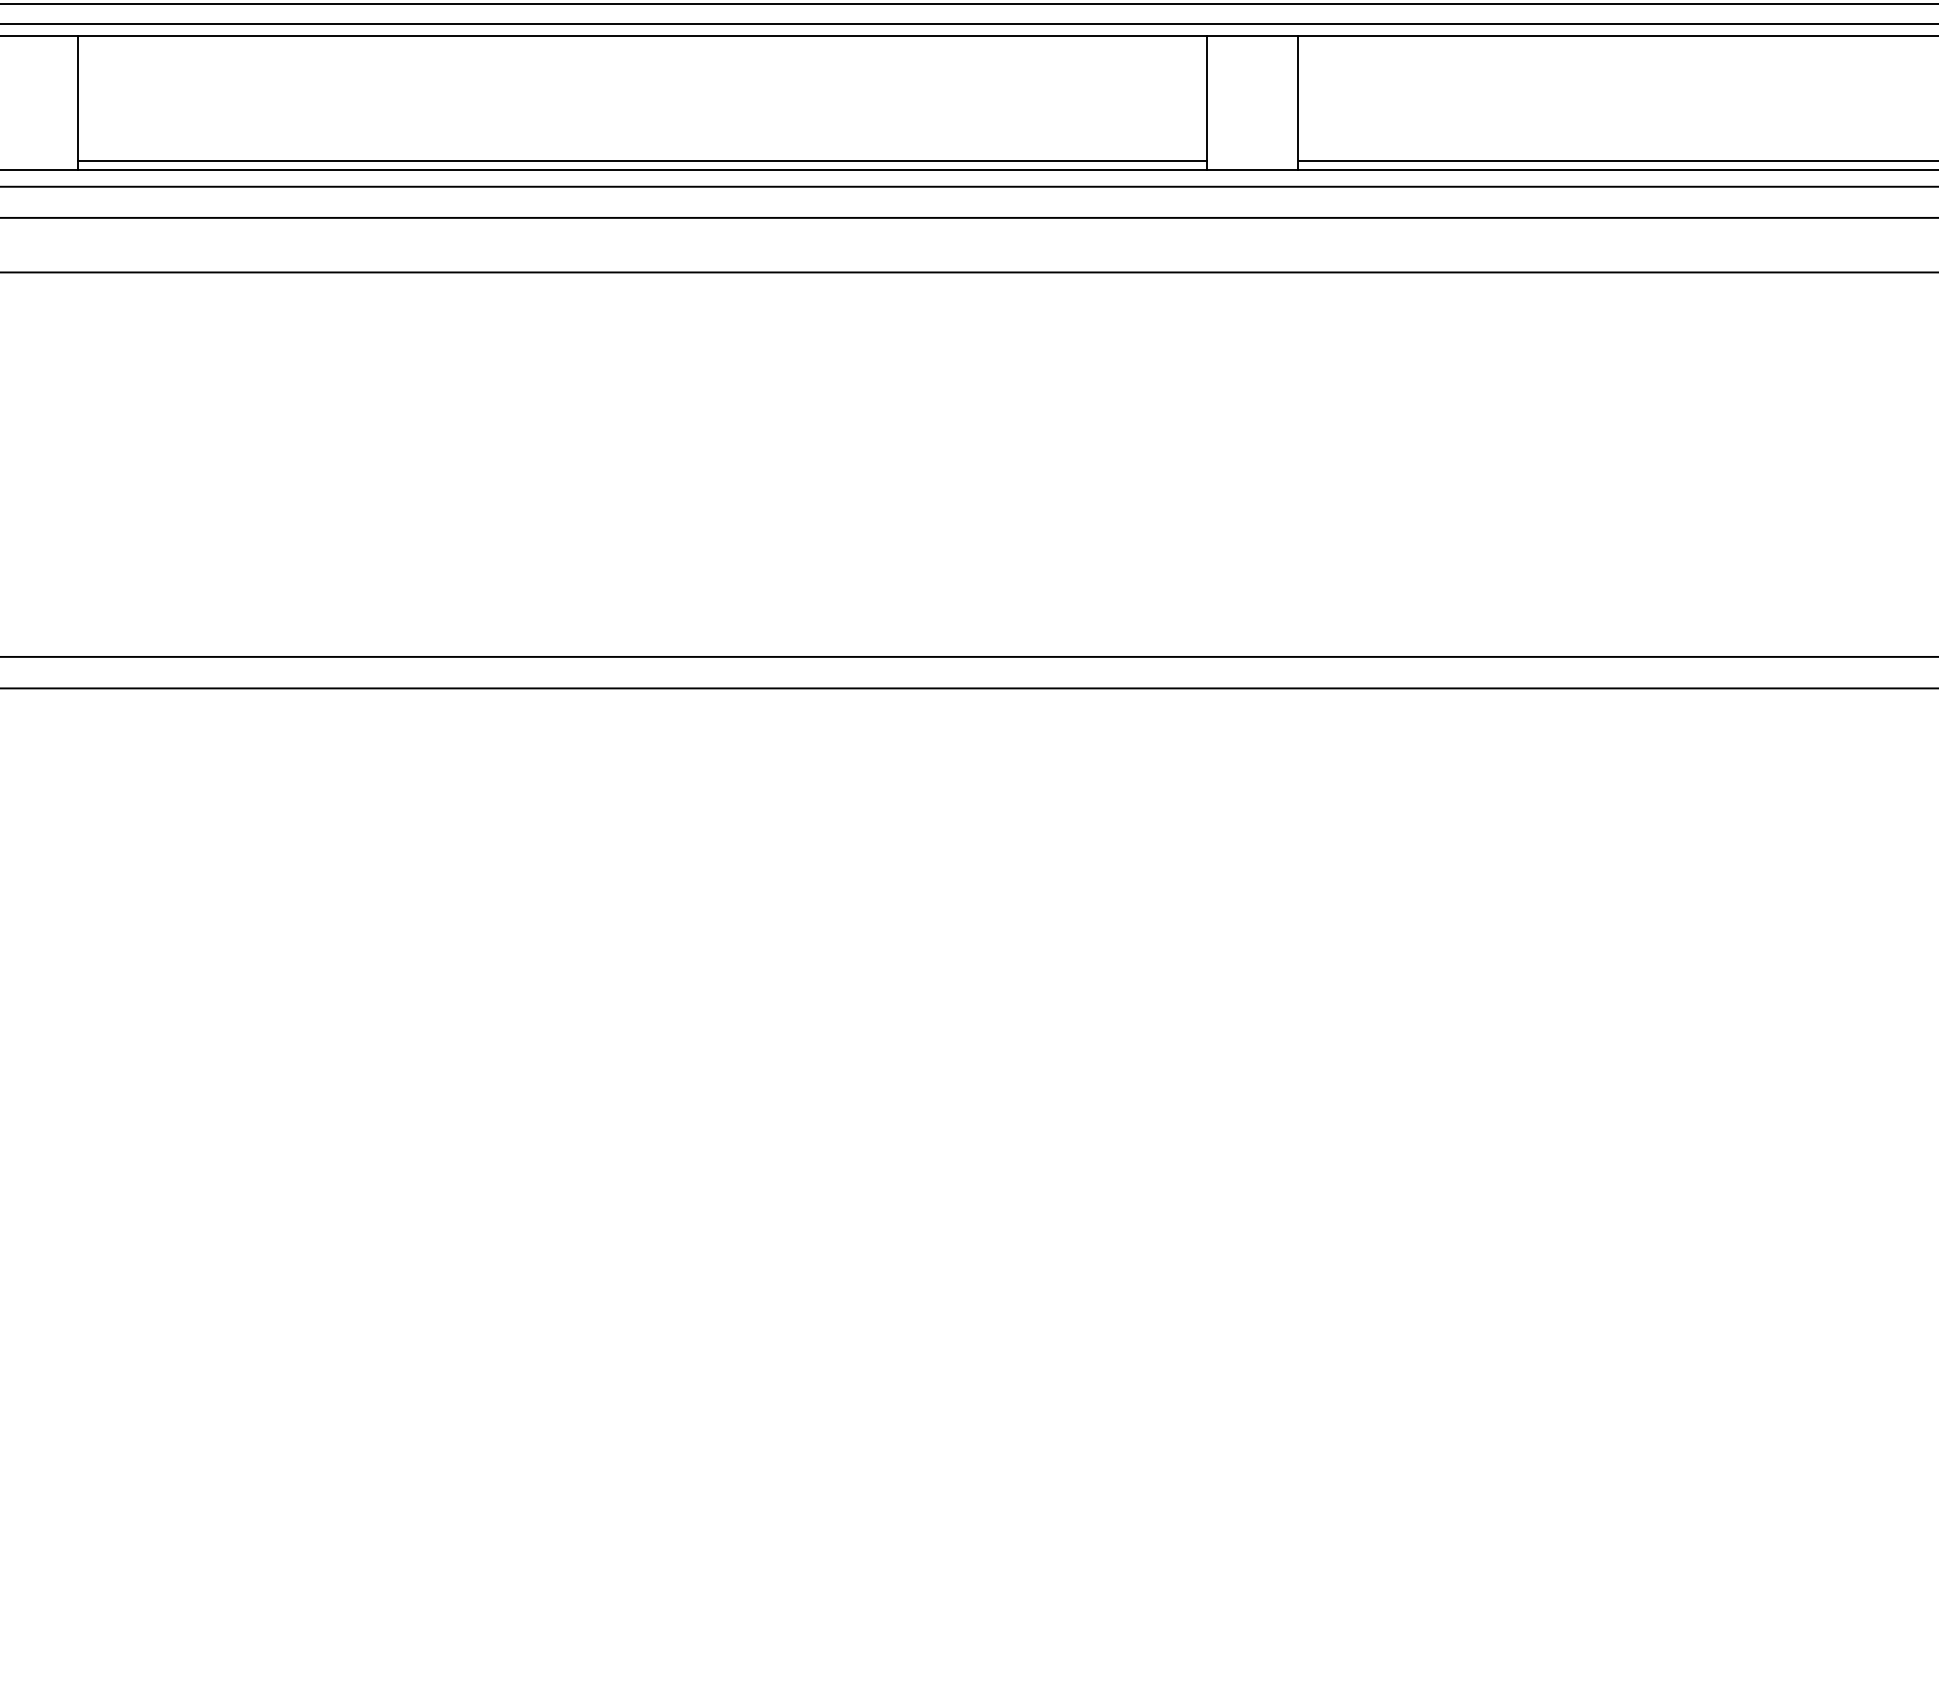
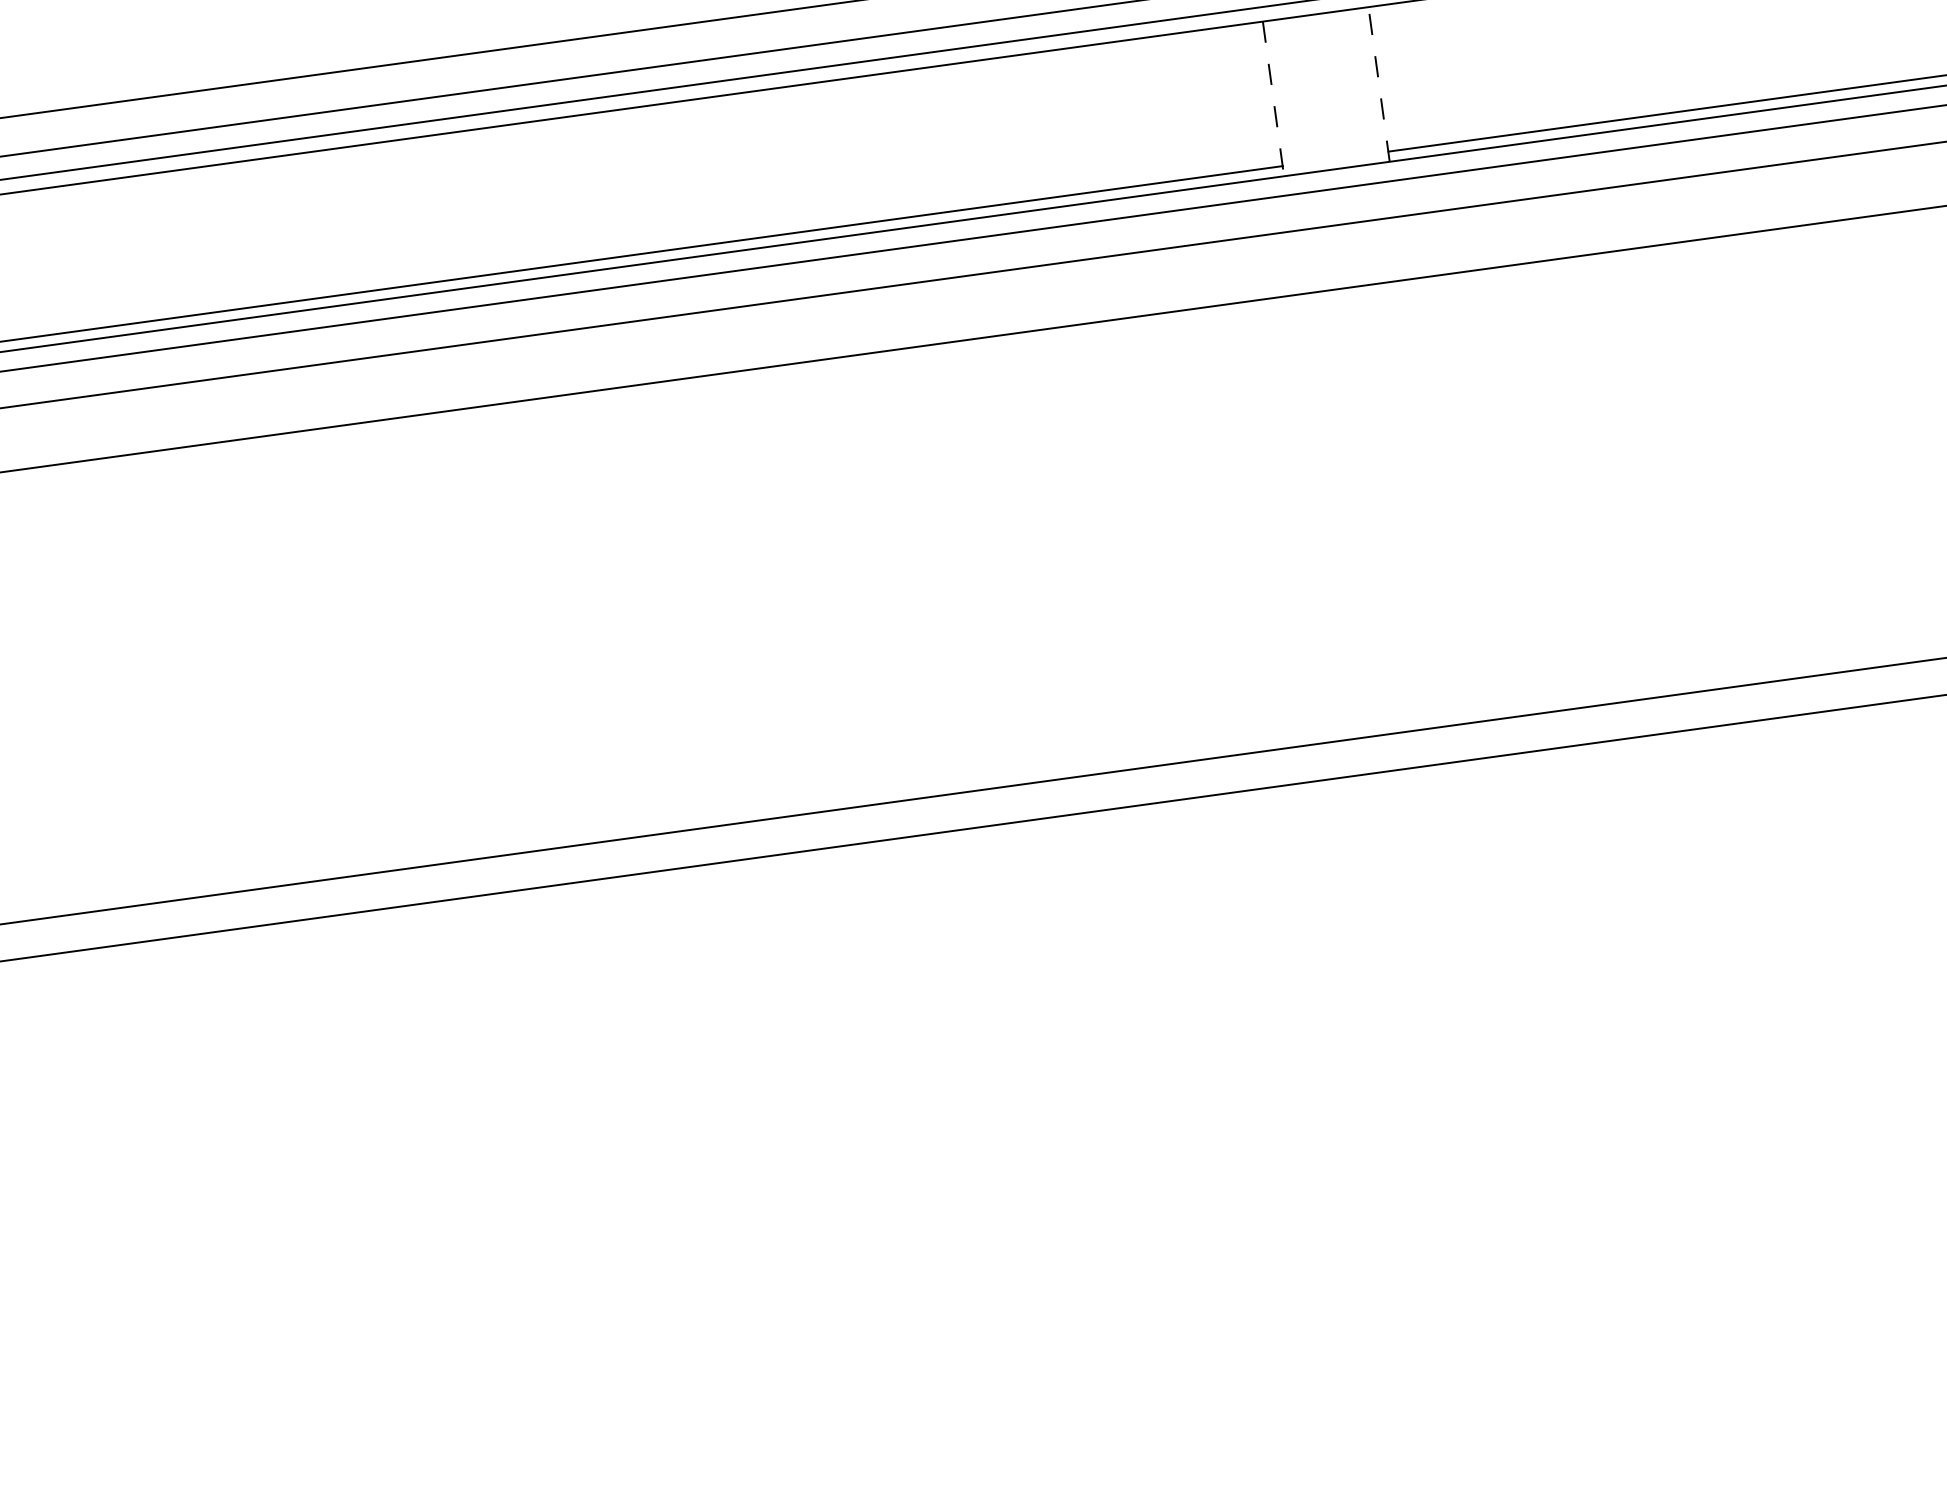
line: (1298, 102) -> (1379, 83), solid -> dashed
line: (1206, 103) -> (1273, 99), solid -> dashed

